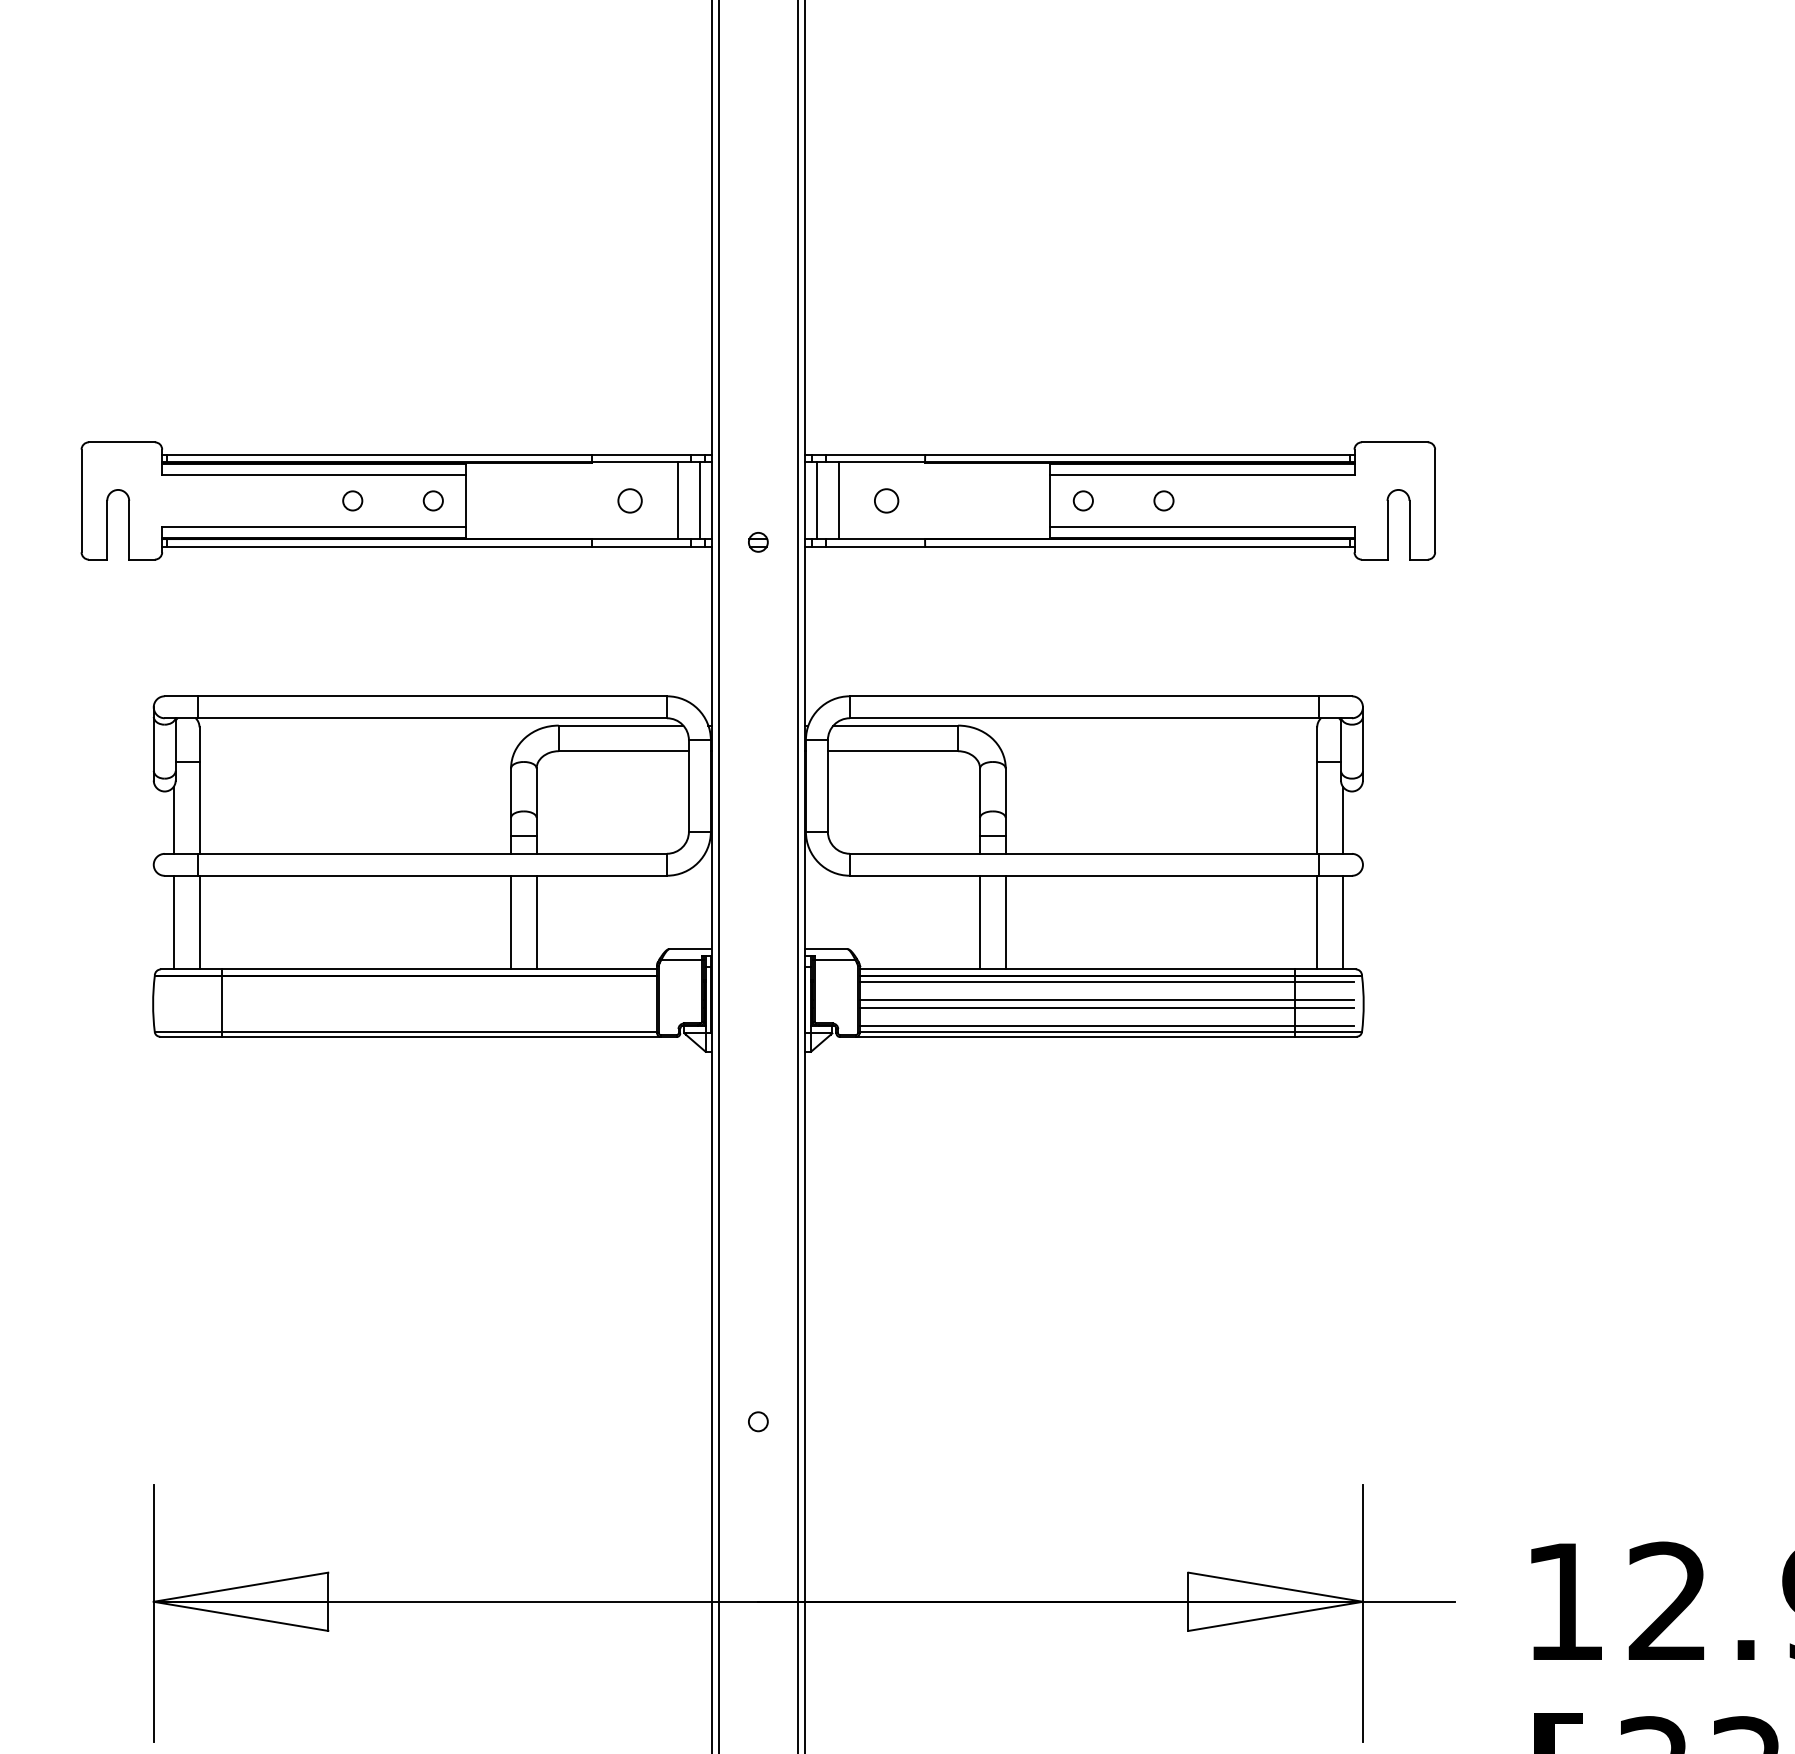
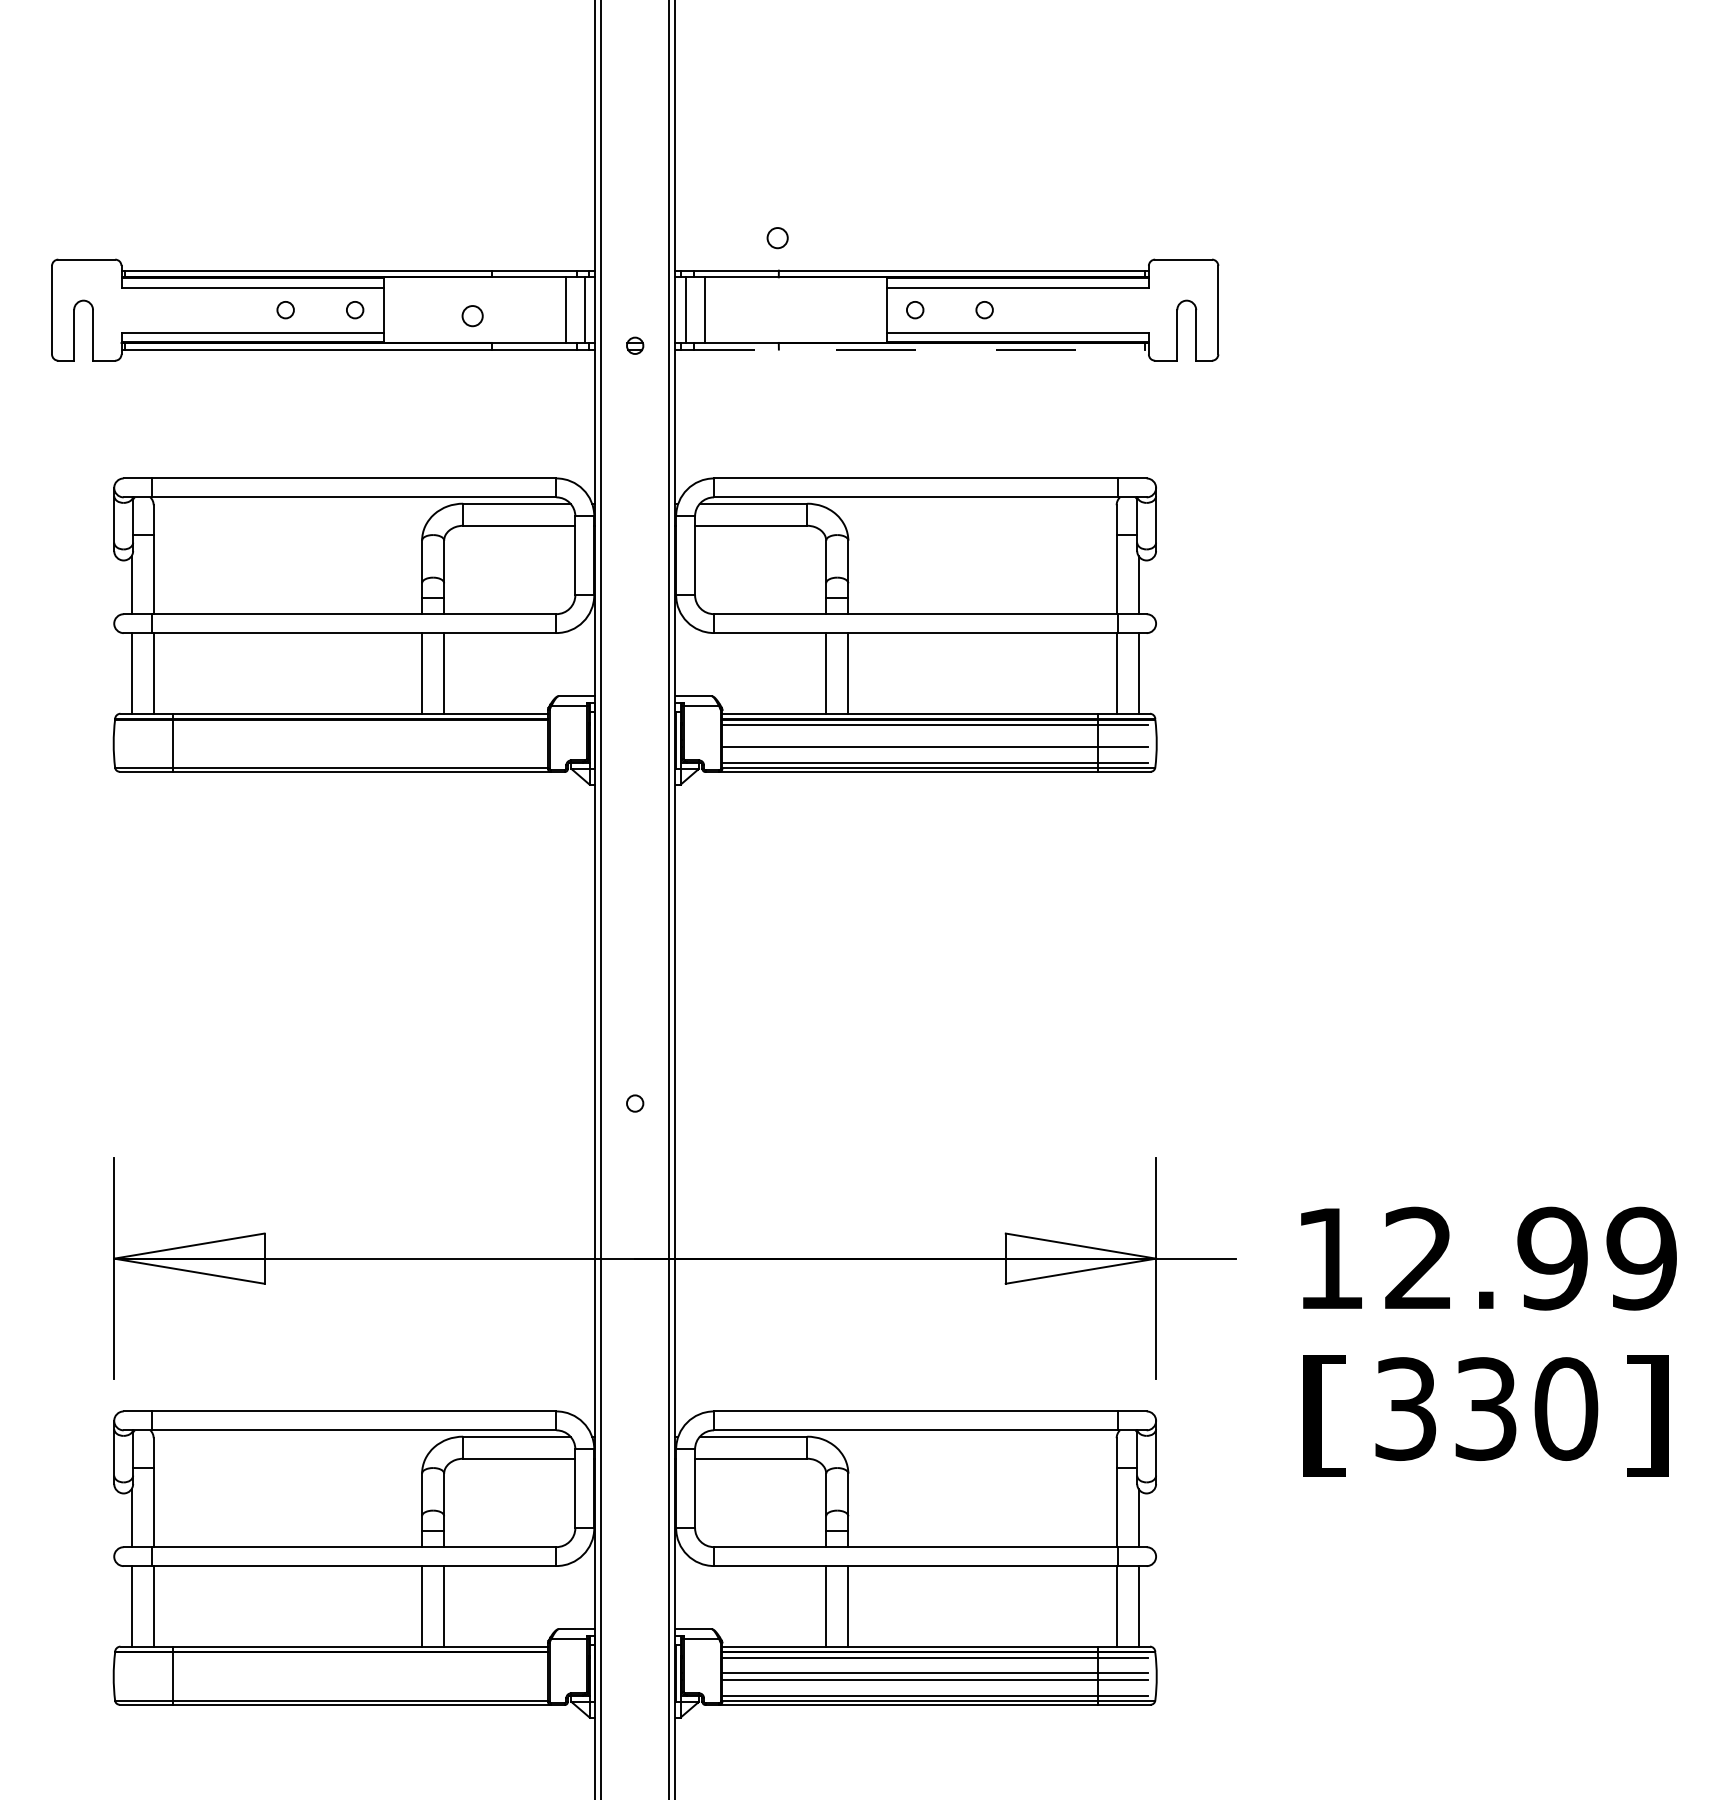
circle: (629, 501) -> (472, 316), moved
circle: (886, 501) -> (777, 238), moved
line: (1080, 546) -> (912, 349), solid -> dashed
line: (1106, 1000) -> (935, 740), removed

